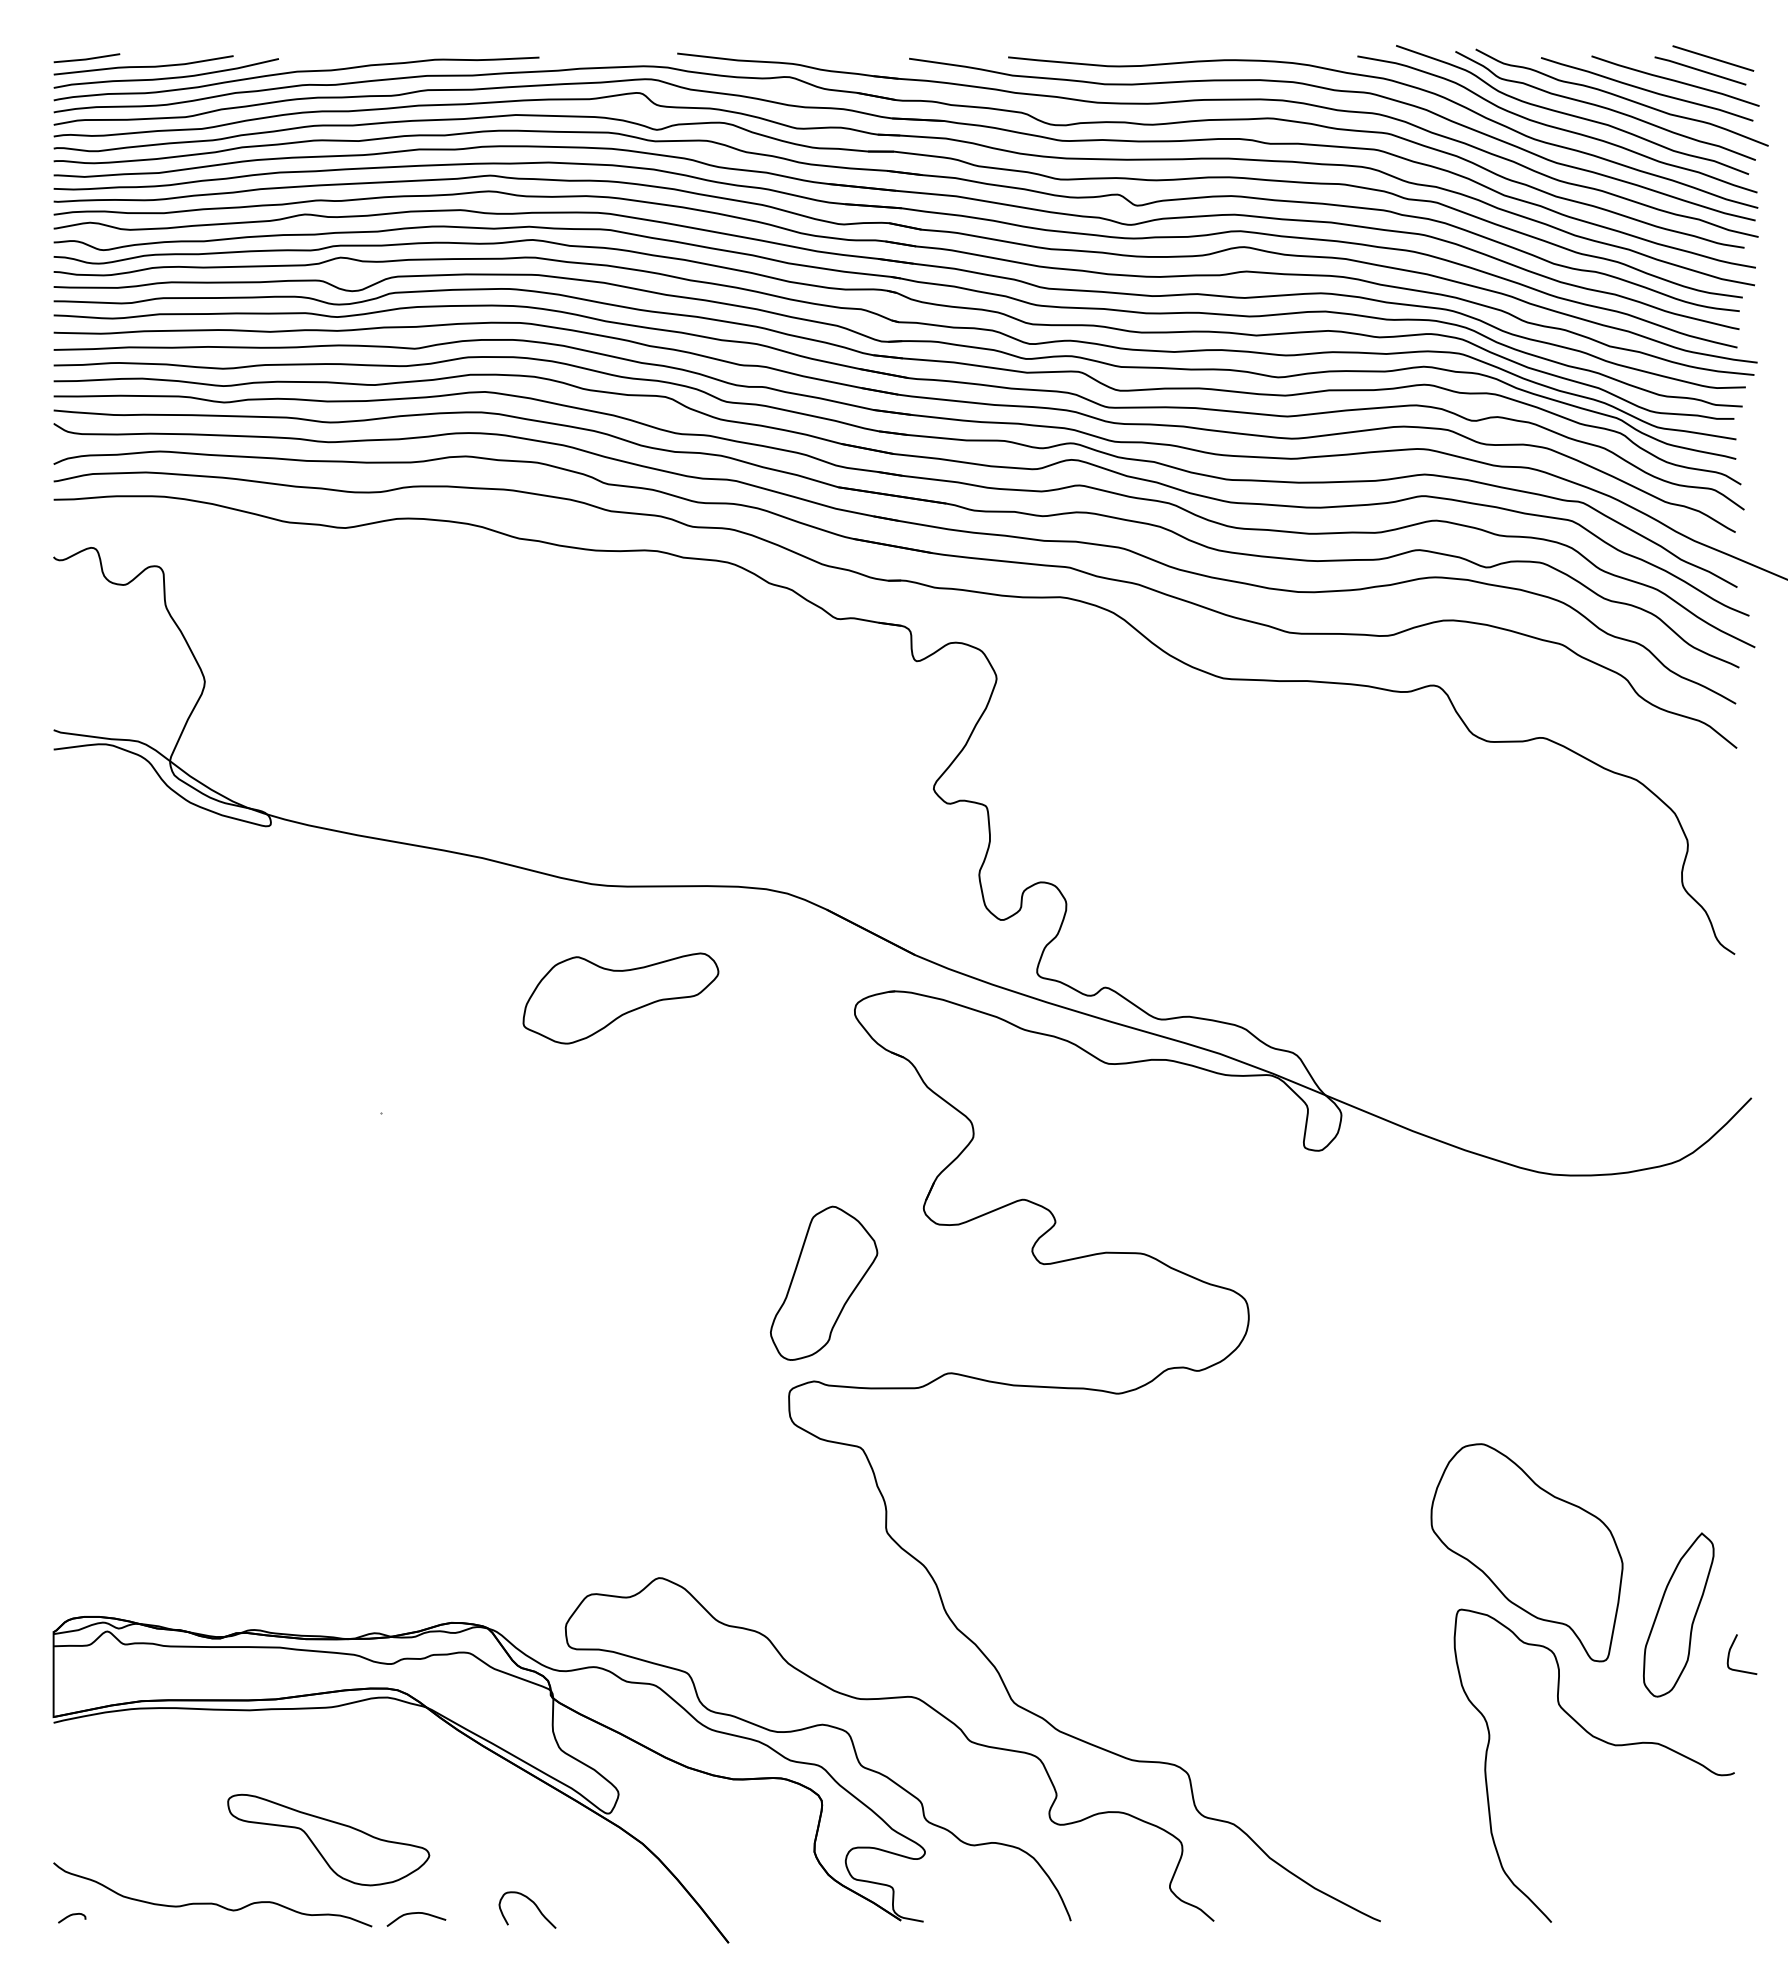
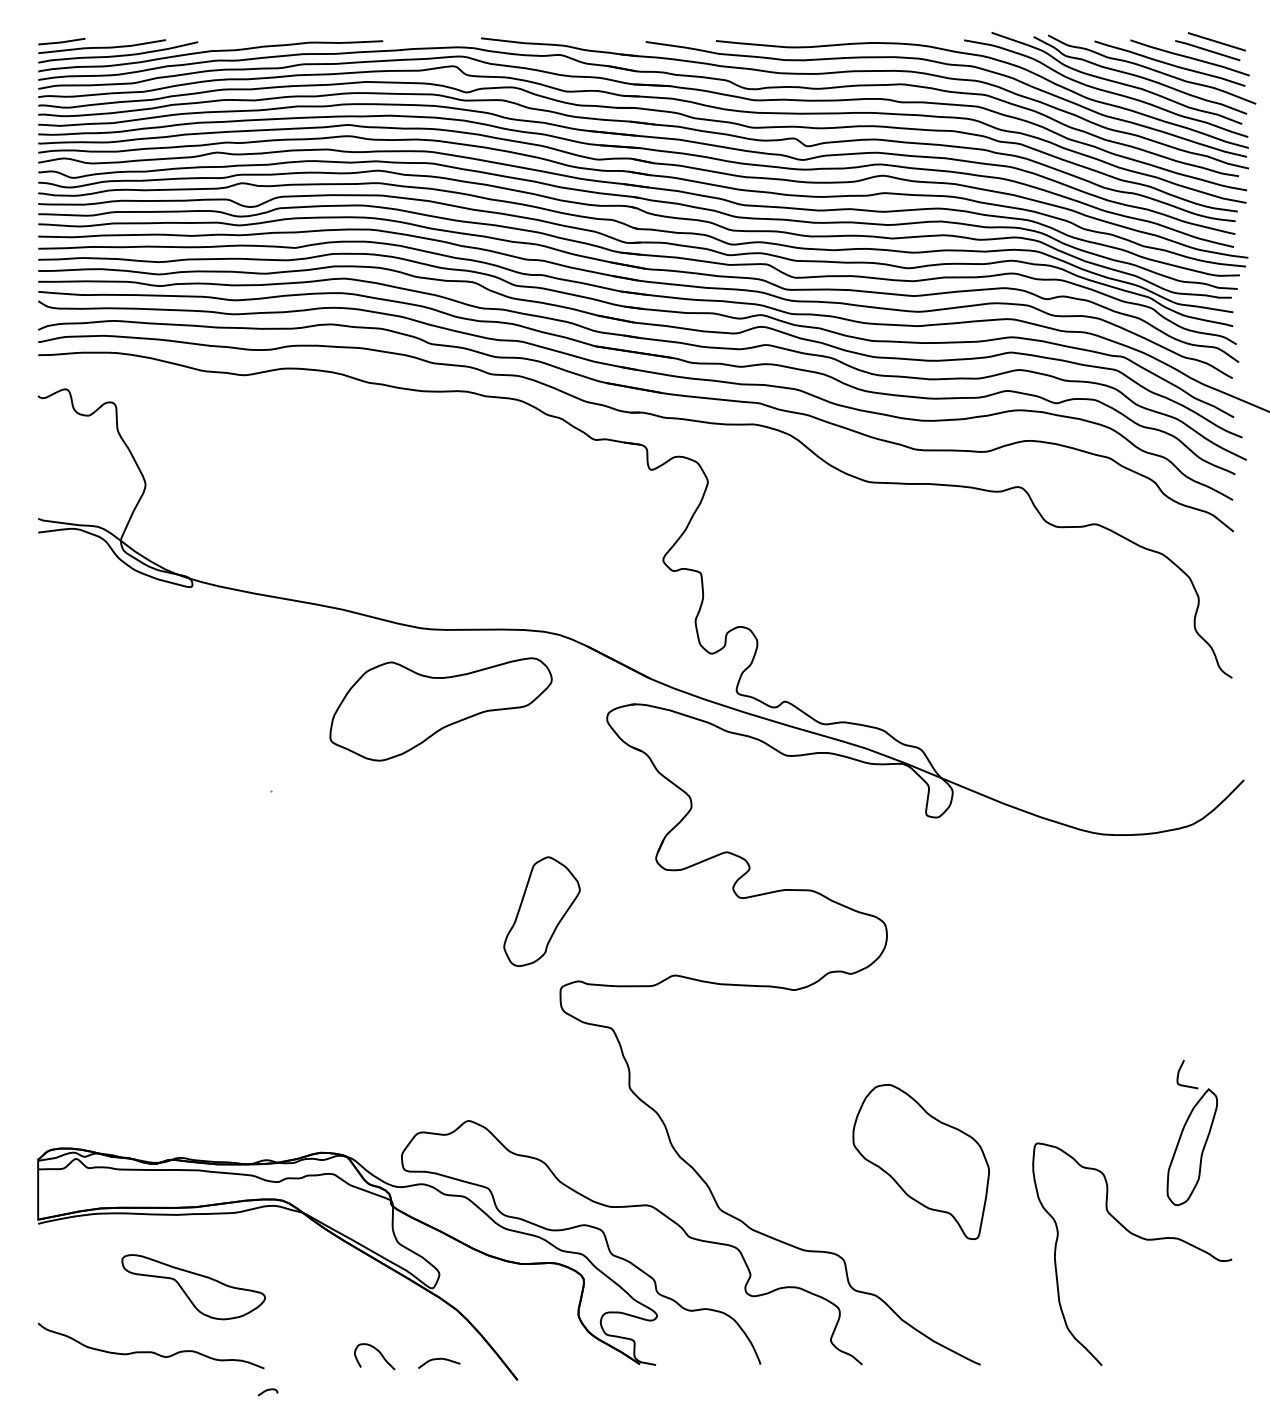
part: (620, 998) -> (440, 709), size x1.6
part: (824, 1282) -> (542, 911), moved
part: (1526, 1552) -> (920, 1161), moved
curve: (1730, 1652) -> (1179, 1073), moved
part: (328, 1839) -> (193, 1286), moved
curve: (413, 1914) -> (437, 1359), moved
curve: (70, 1916) -> (266, 1391), moved

